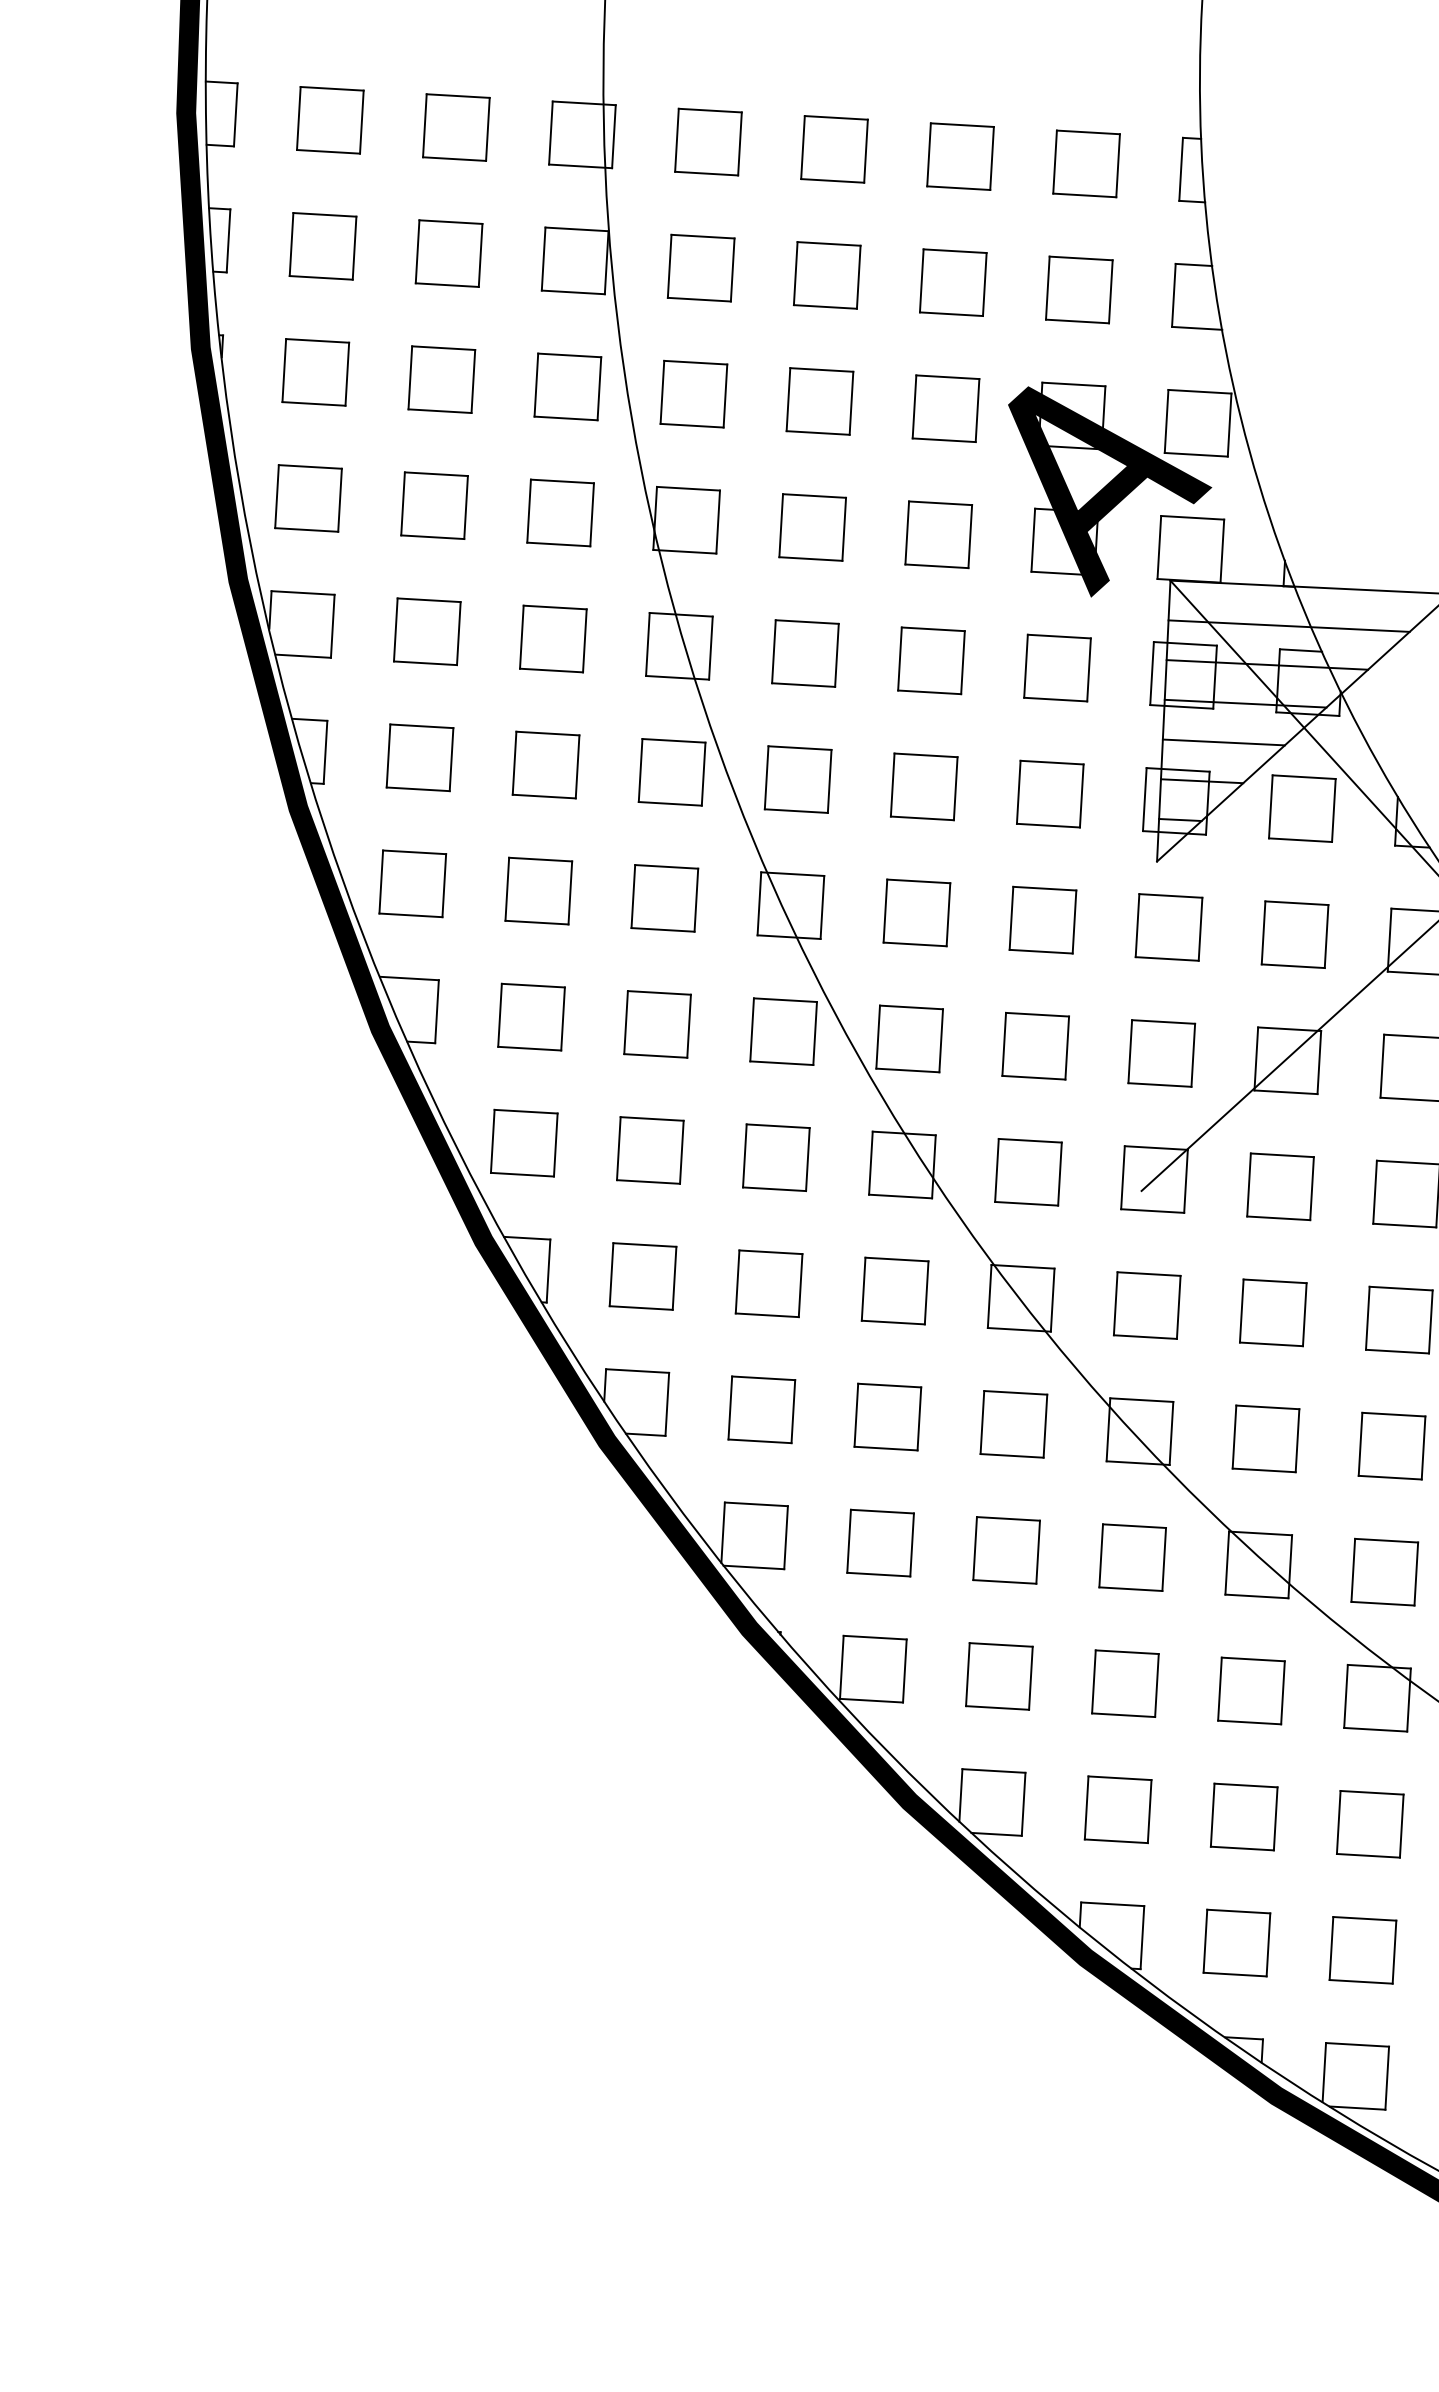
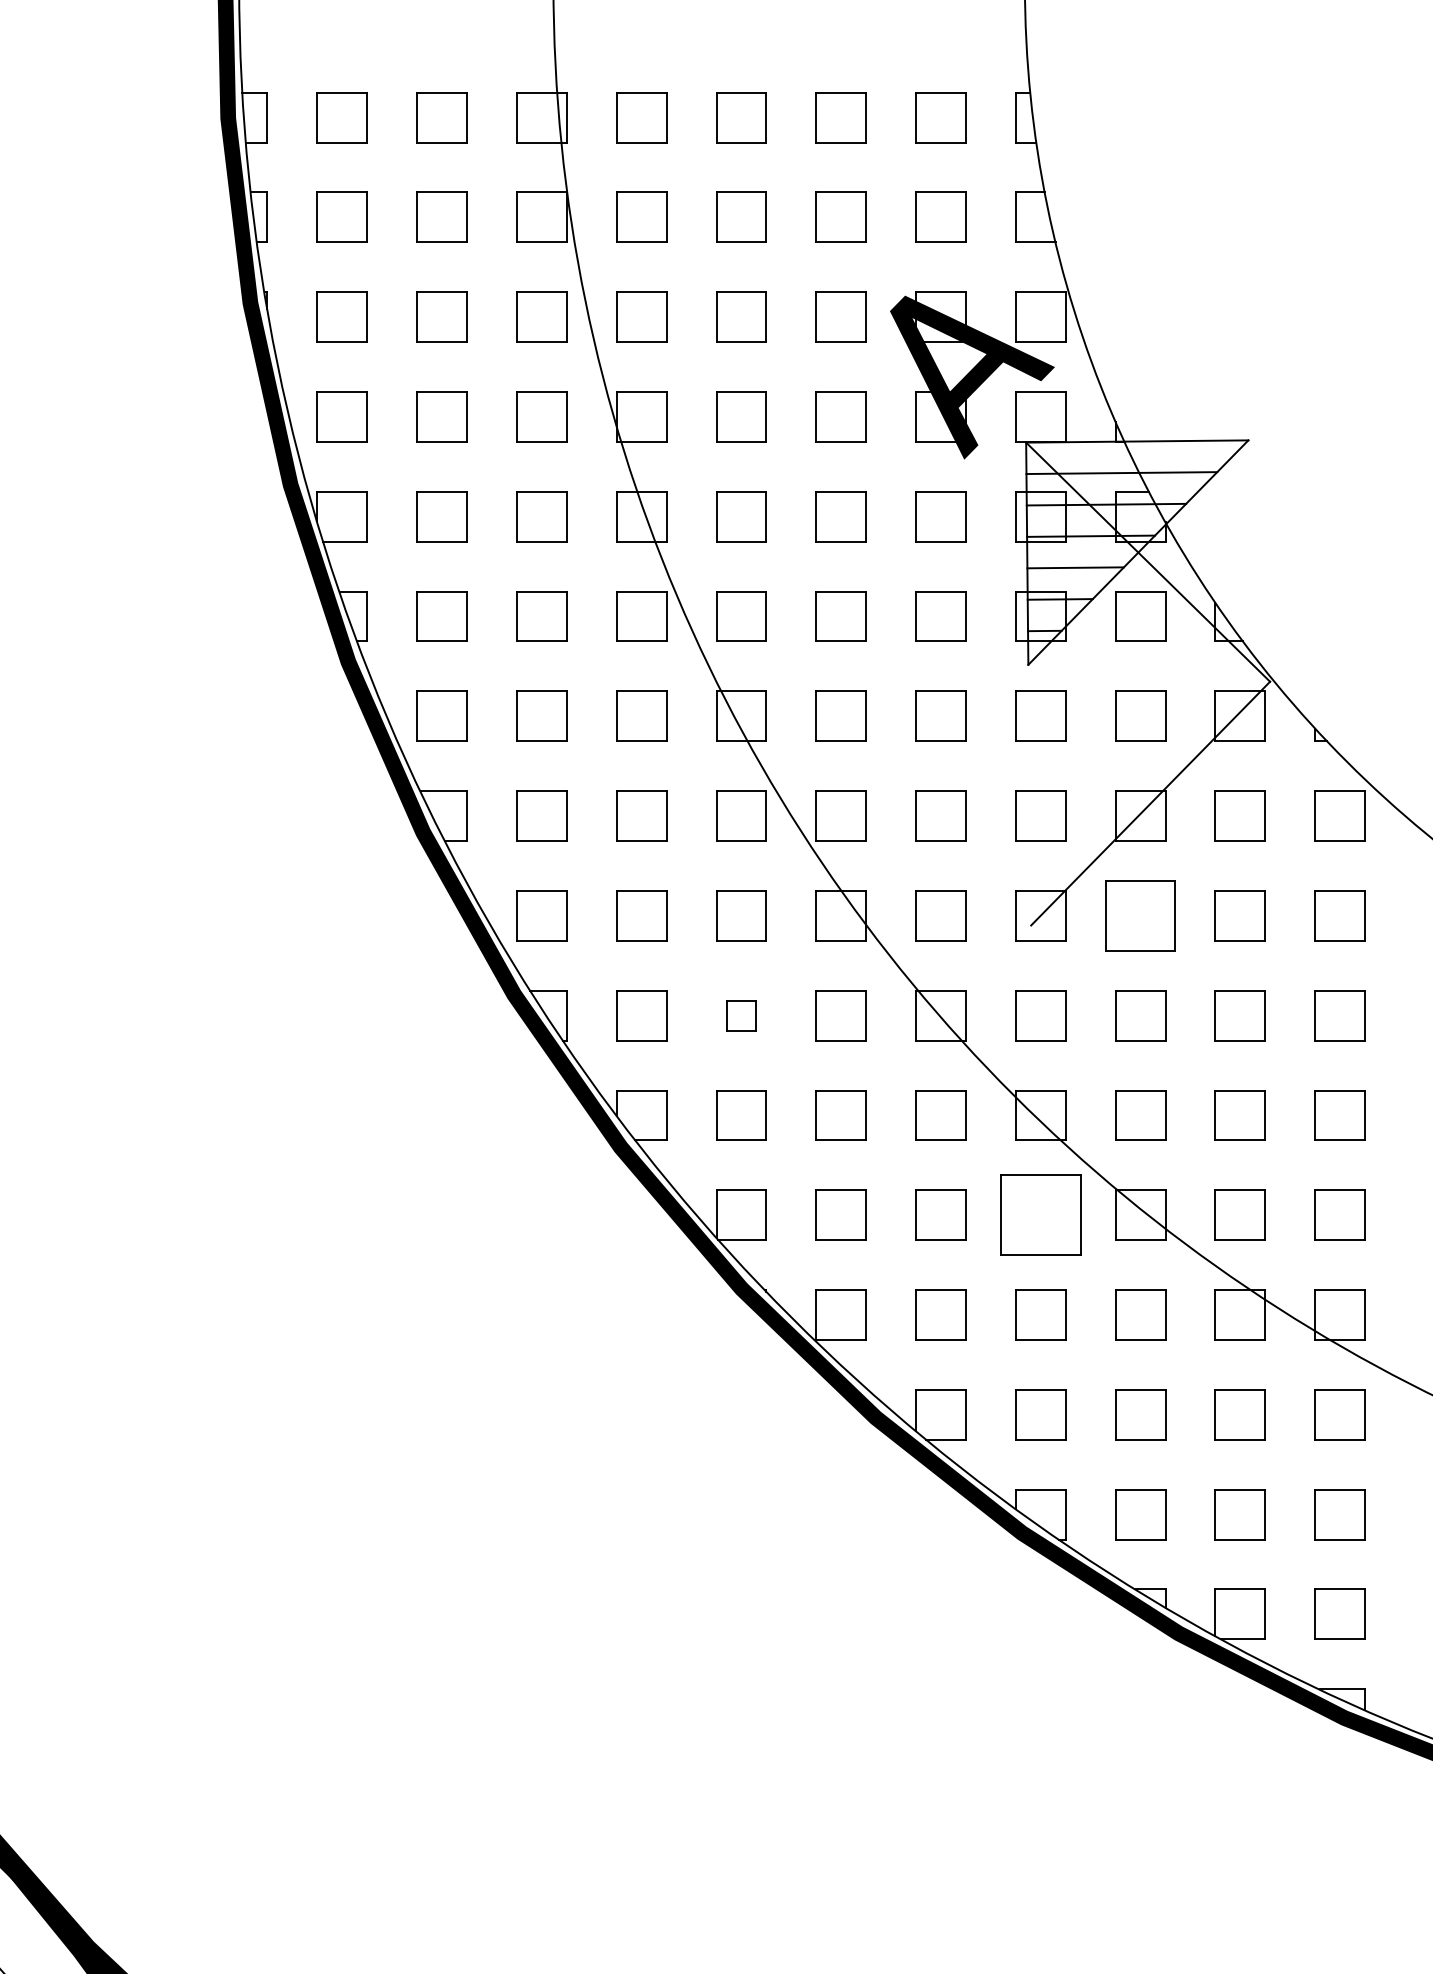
part: (1280, 1186) -> (1140, 915), size x1.4
part: (769, 1283) -> (741, 1015), size x0.6
part: (1132, 1556) -> (1040, 1214), size x1.6

